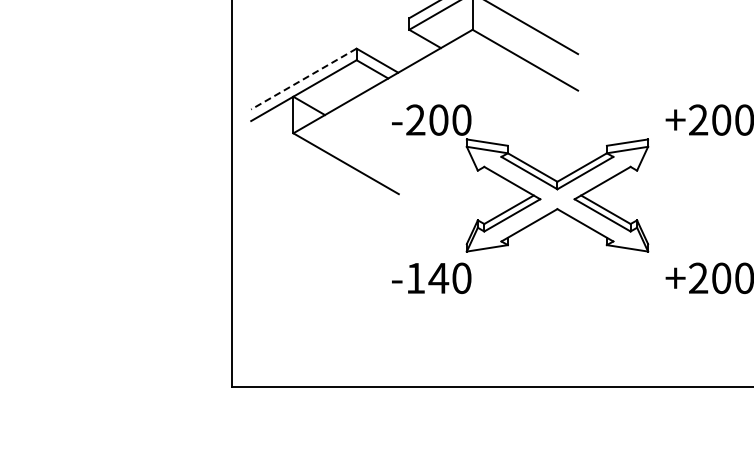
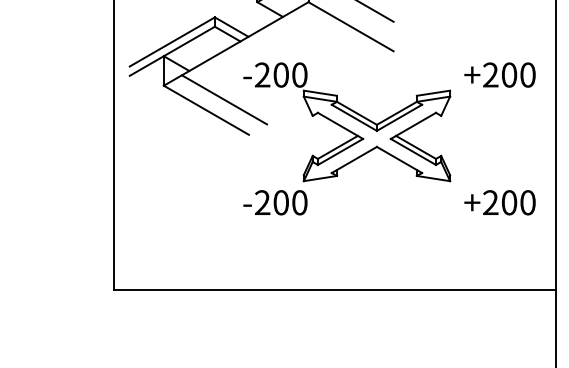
line: (303, 79) -> (172, 42), dashed -> solid
line: (368, 150) -> (224, 99), added
text: (427, 278) -> (272, 202), -140 -> -200

